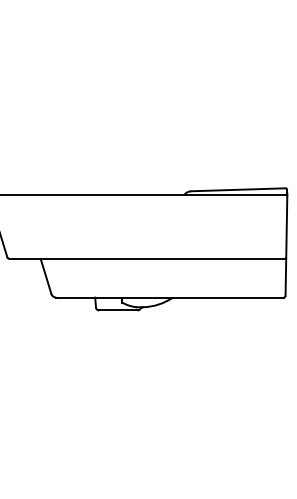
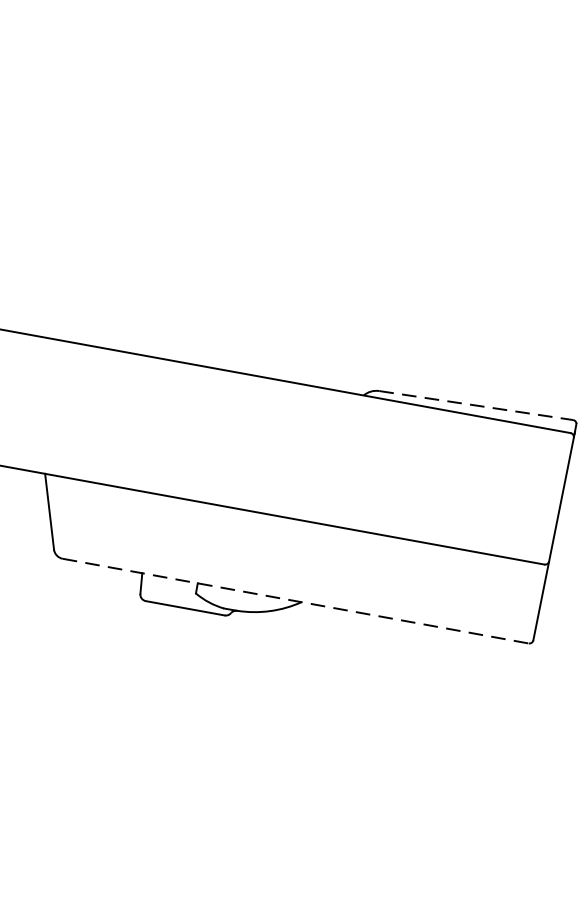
line: (238, 189) -> (476, 404), solid -> dashed
line: (169, 297) -> (294, 600), solid -> dashed

